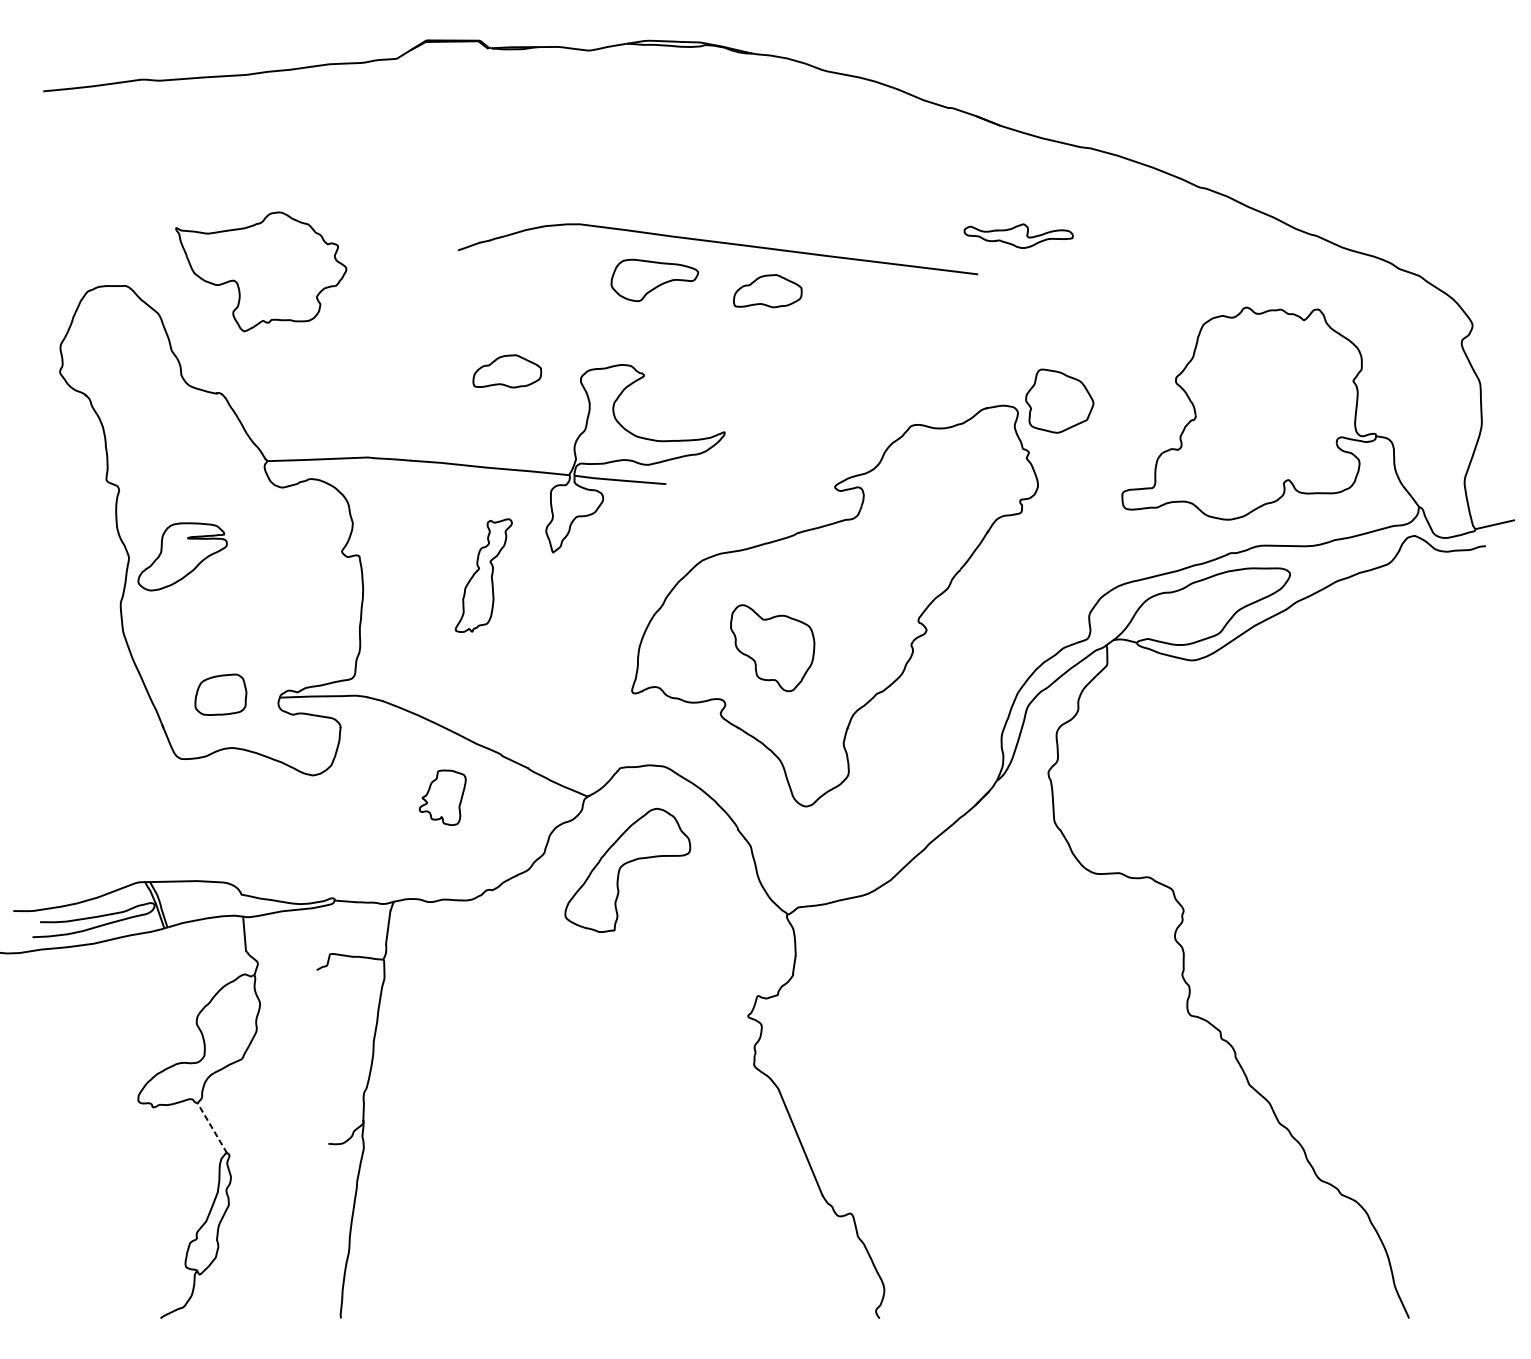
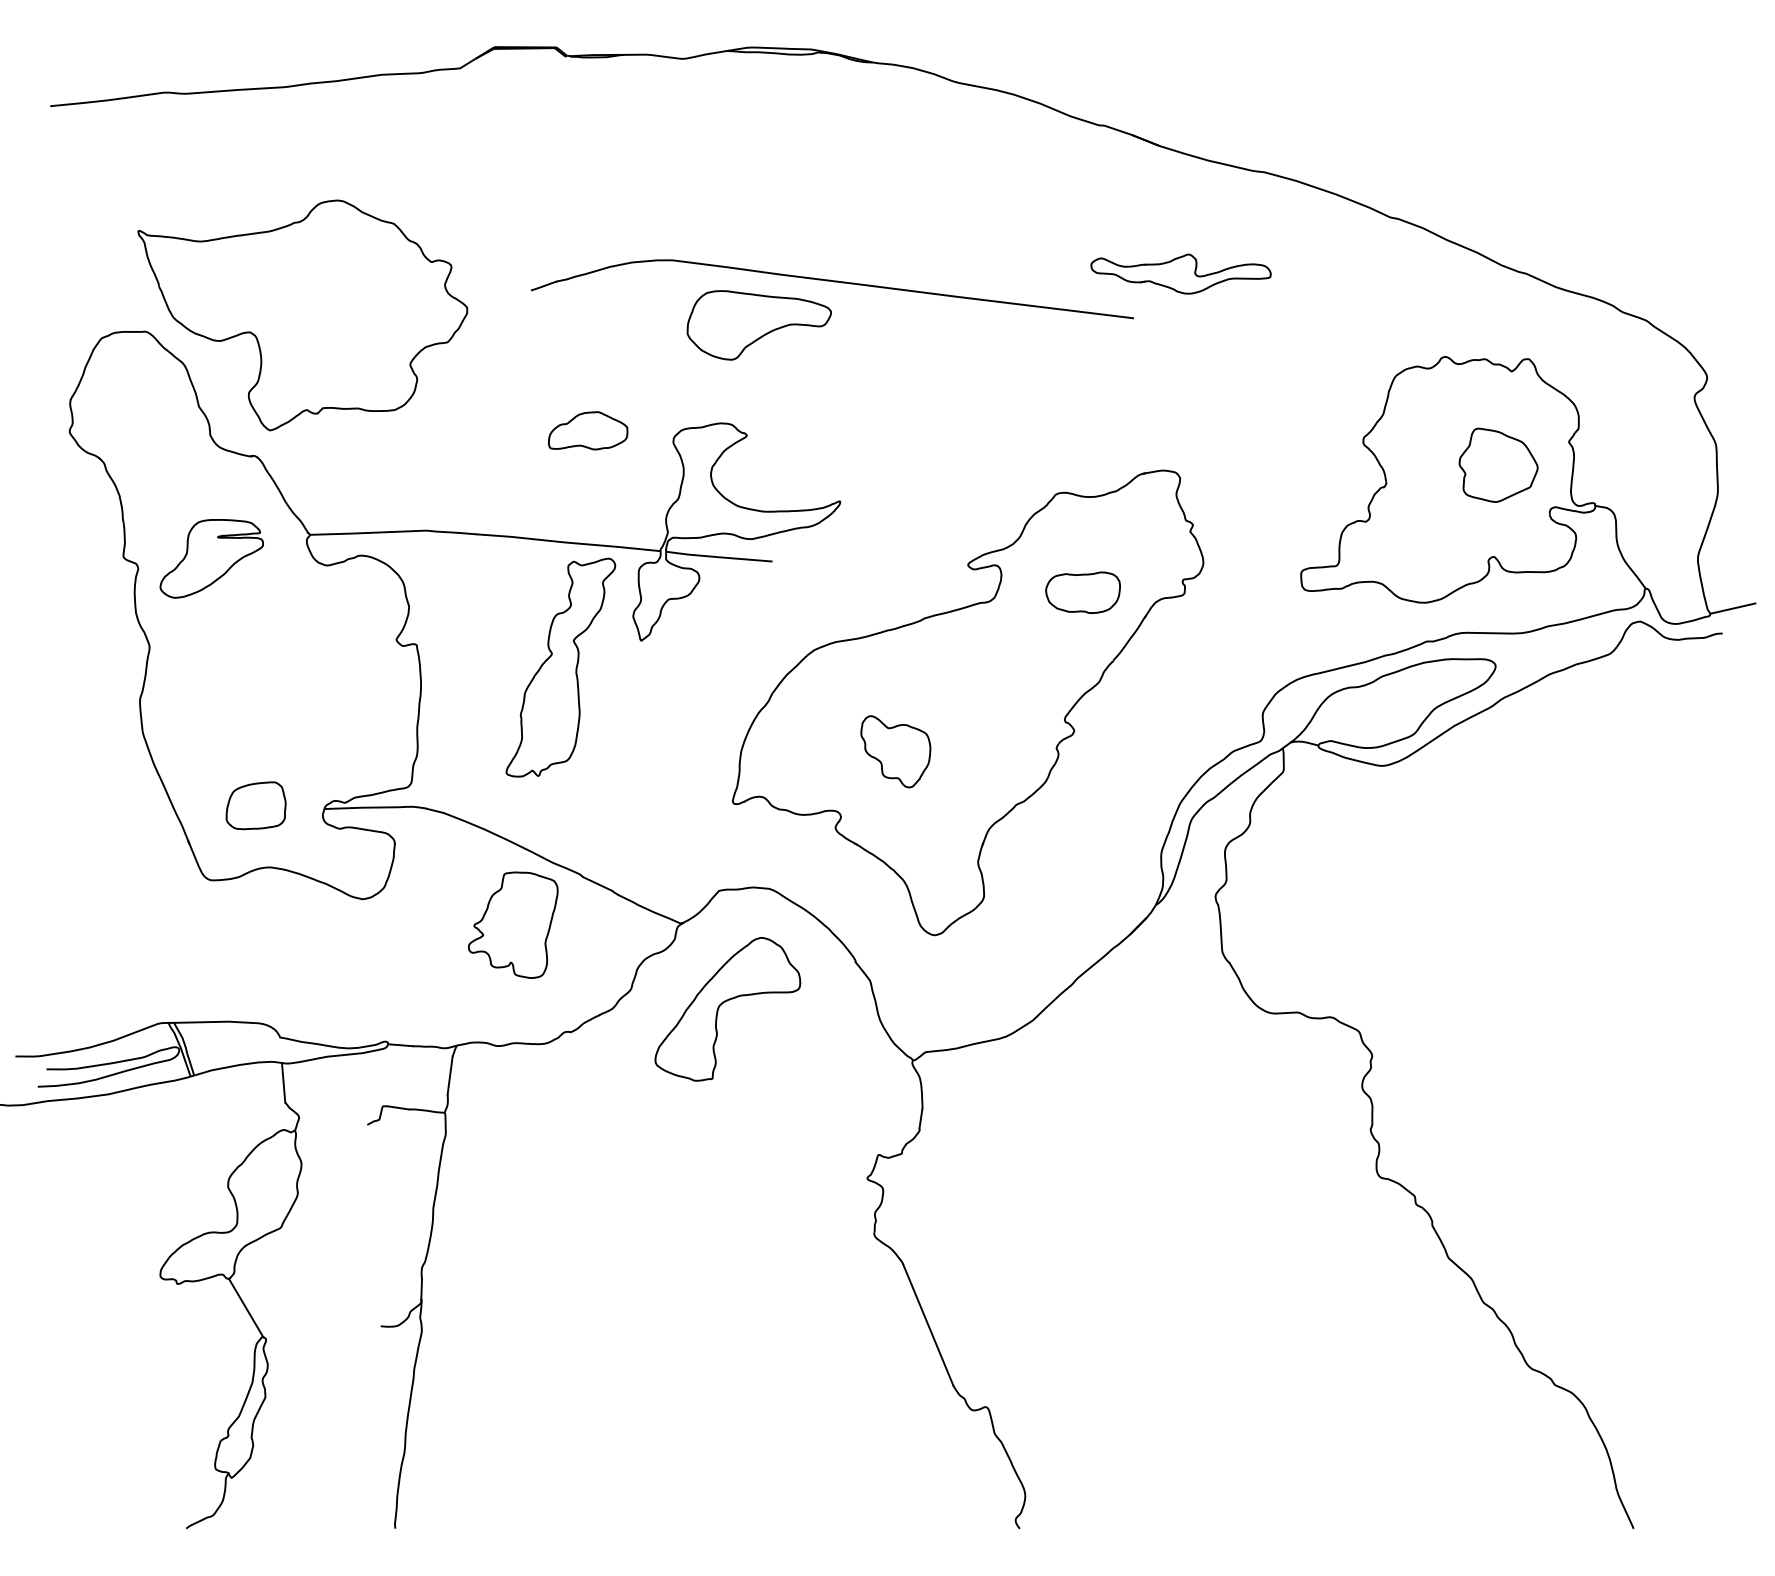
part: (1018, 235) -> (1180, 273), size x1.43
part: (260, 271) -> (302, 315), size x1.67
part: (654, 280) -> (758, 325), size x1.43
part: (768, 290) -> (890, 337), removed
part: (1059, 400) -> (1498, 464), moved
part: (933, 510) -> (1082, 592), added
part: (182, 556) -> (211, 558), moved
part: (483, 575) -> (560, 667), size x1.67
part: (772, 648) -> (895, 751), size x0.71
part: (442, 797) -> (513, 924), size x1.67
line: (212, 1127) -> (246, 1307), dashed -> solid

